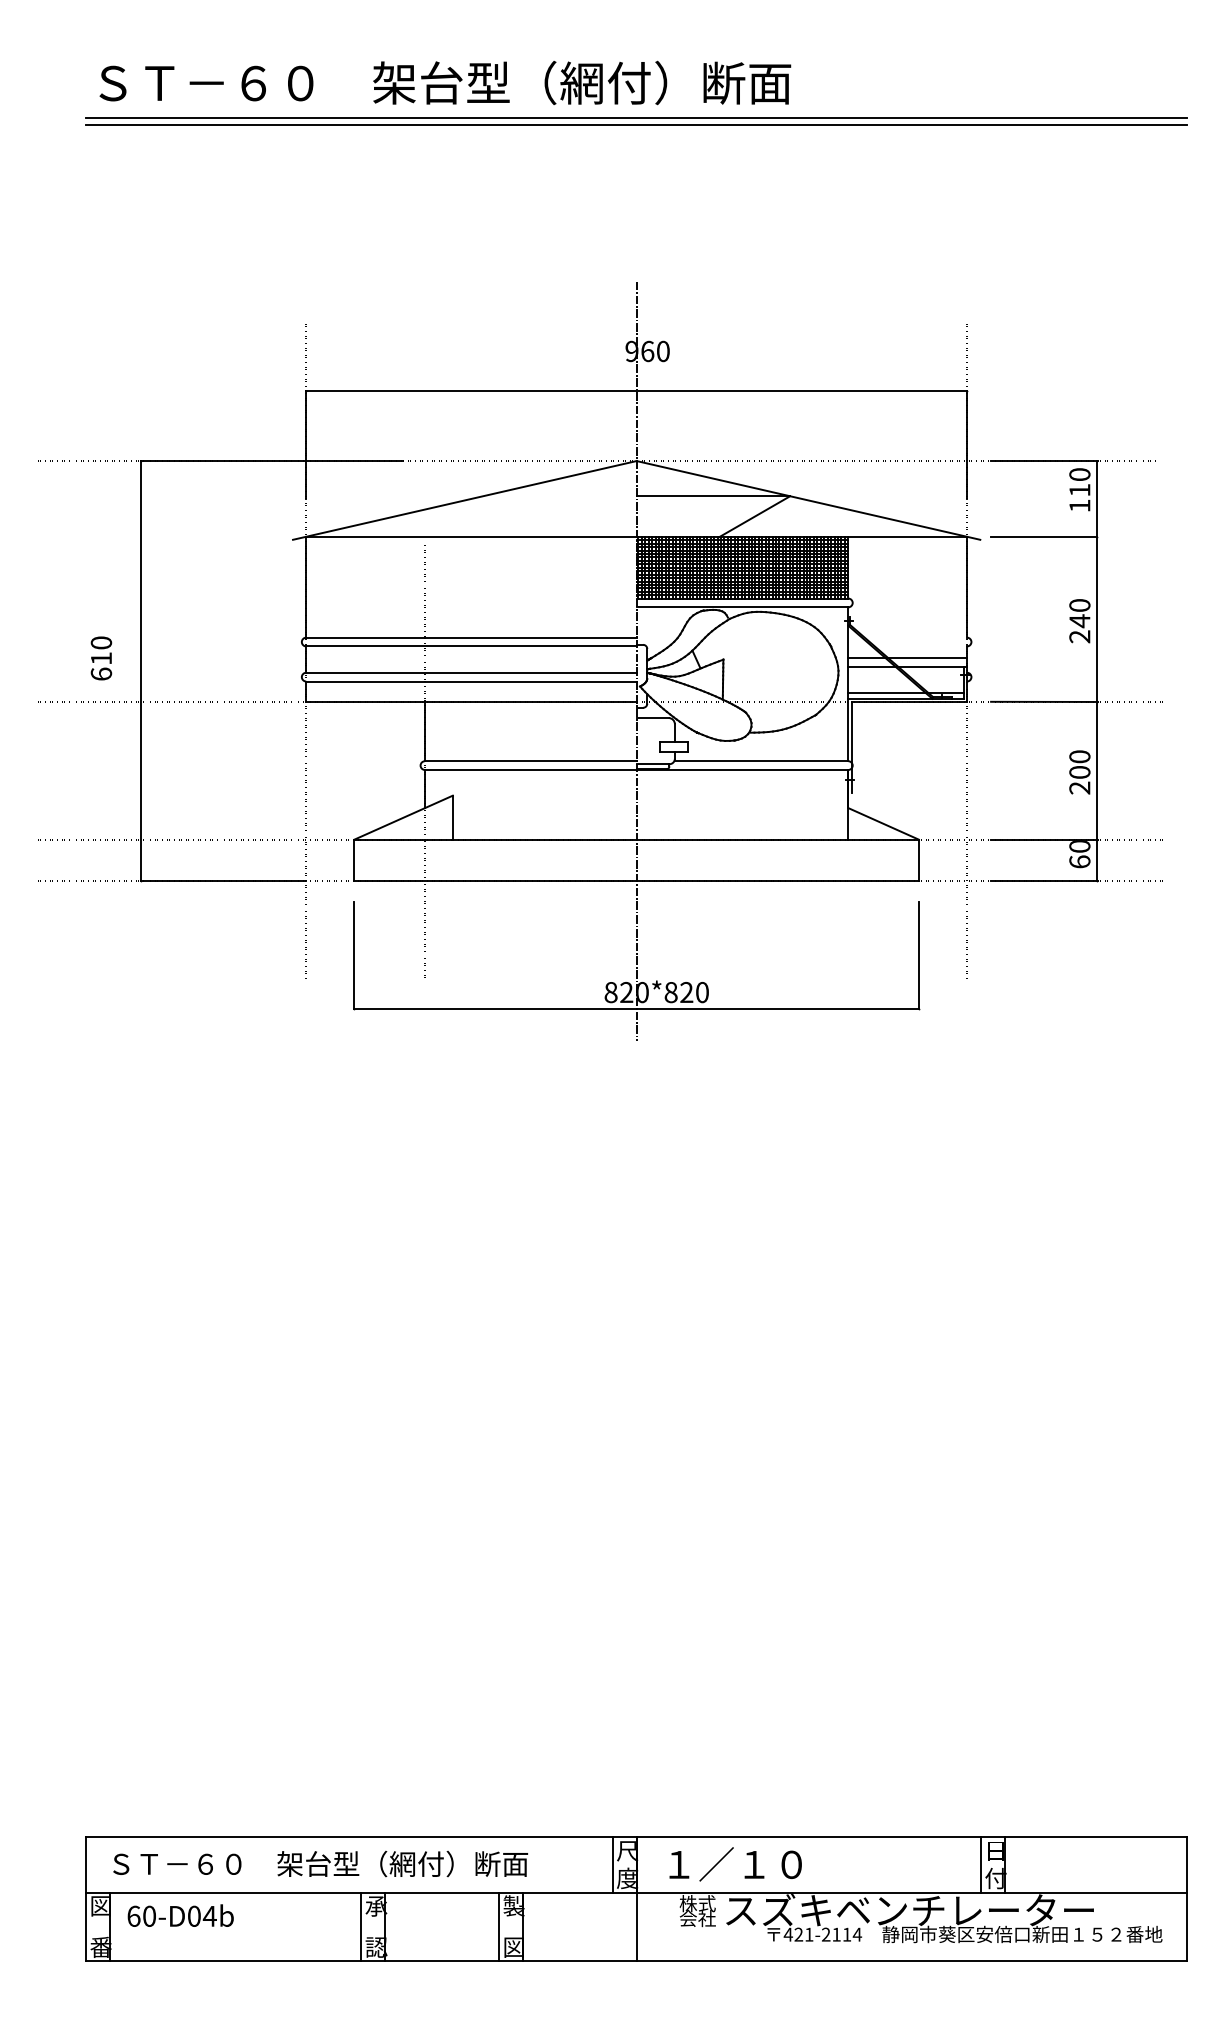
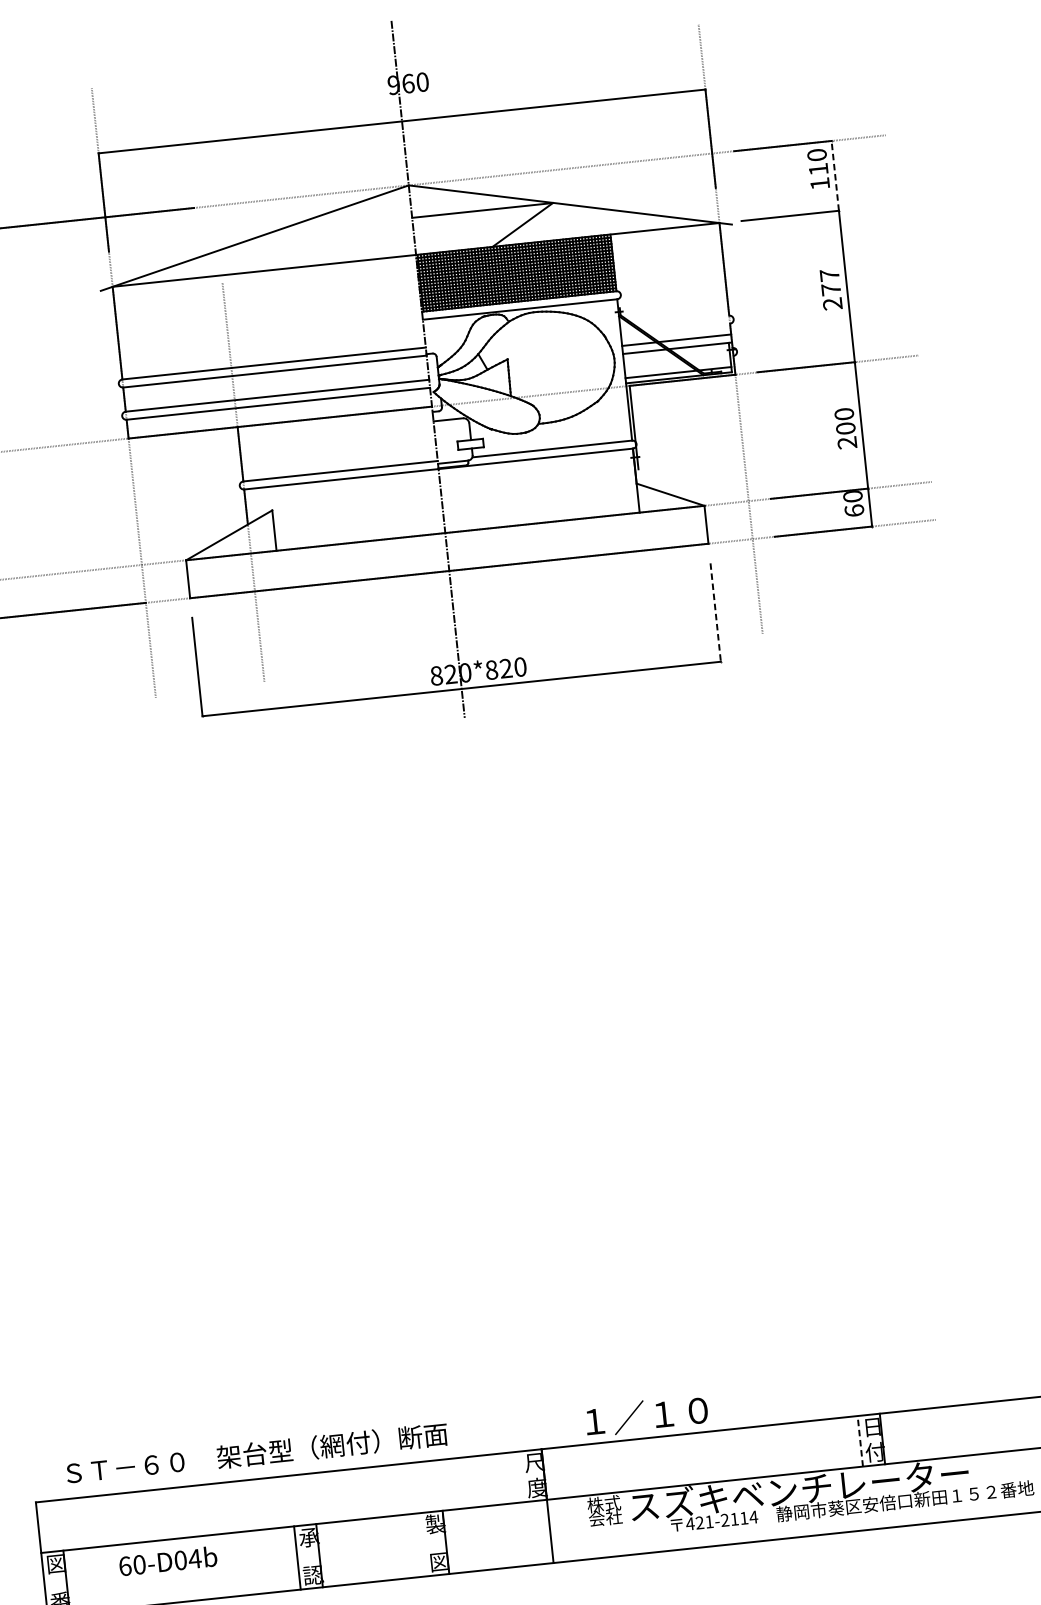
line: (1097, 498) -> (835, 175), solid -> dashed
text: (1079, 613) -> (830, 282), 240 -> 277
line: (918, 955) -> (715, 612), solid -> dashed
text: (320, 1863) -> (256, 1453), moved
line: (612, 1864) -> (522, 1476), removed
text: (735, 1864) -> (646, 1416), moved
line: (980, 1864) -> (859, 1440), solid -> dashed
text: (180, 1915) -> (167, 1561), moved
line: (498, 1926) -> (423, 1544), removed

